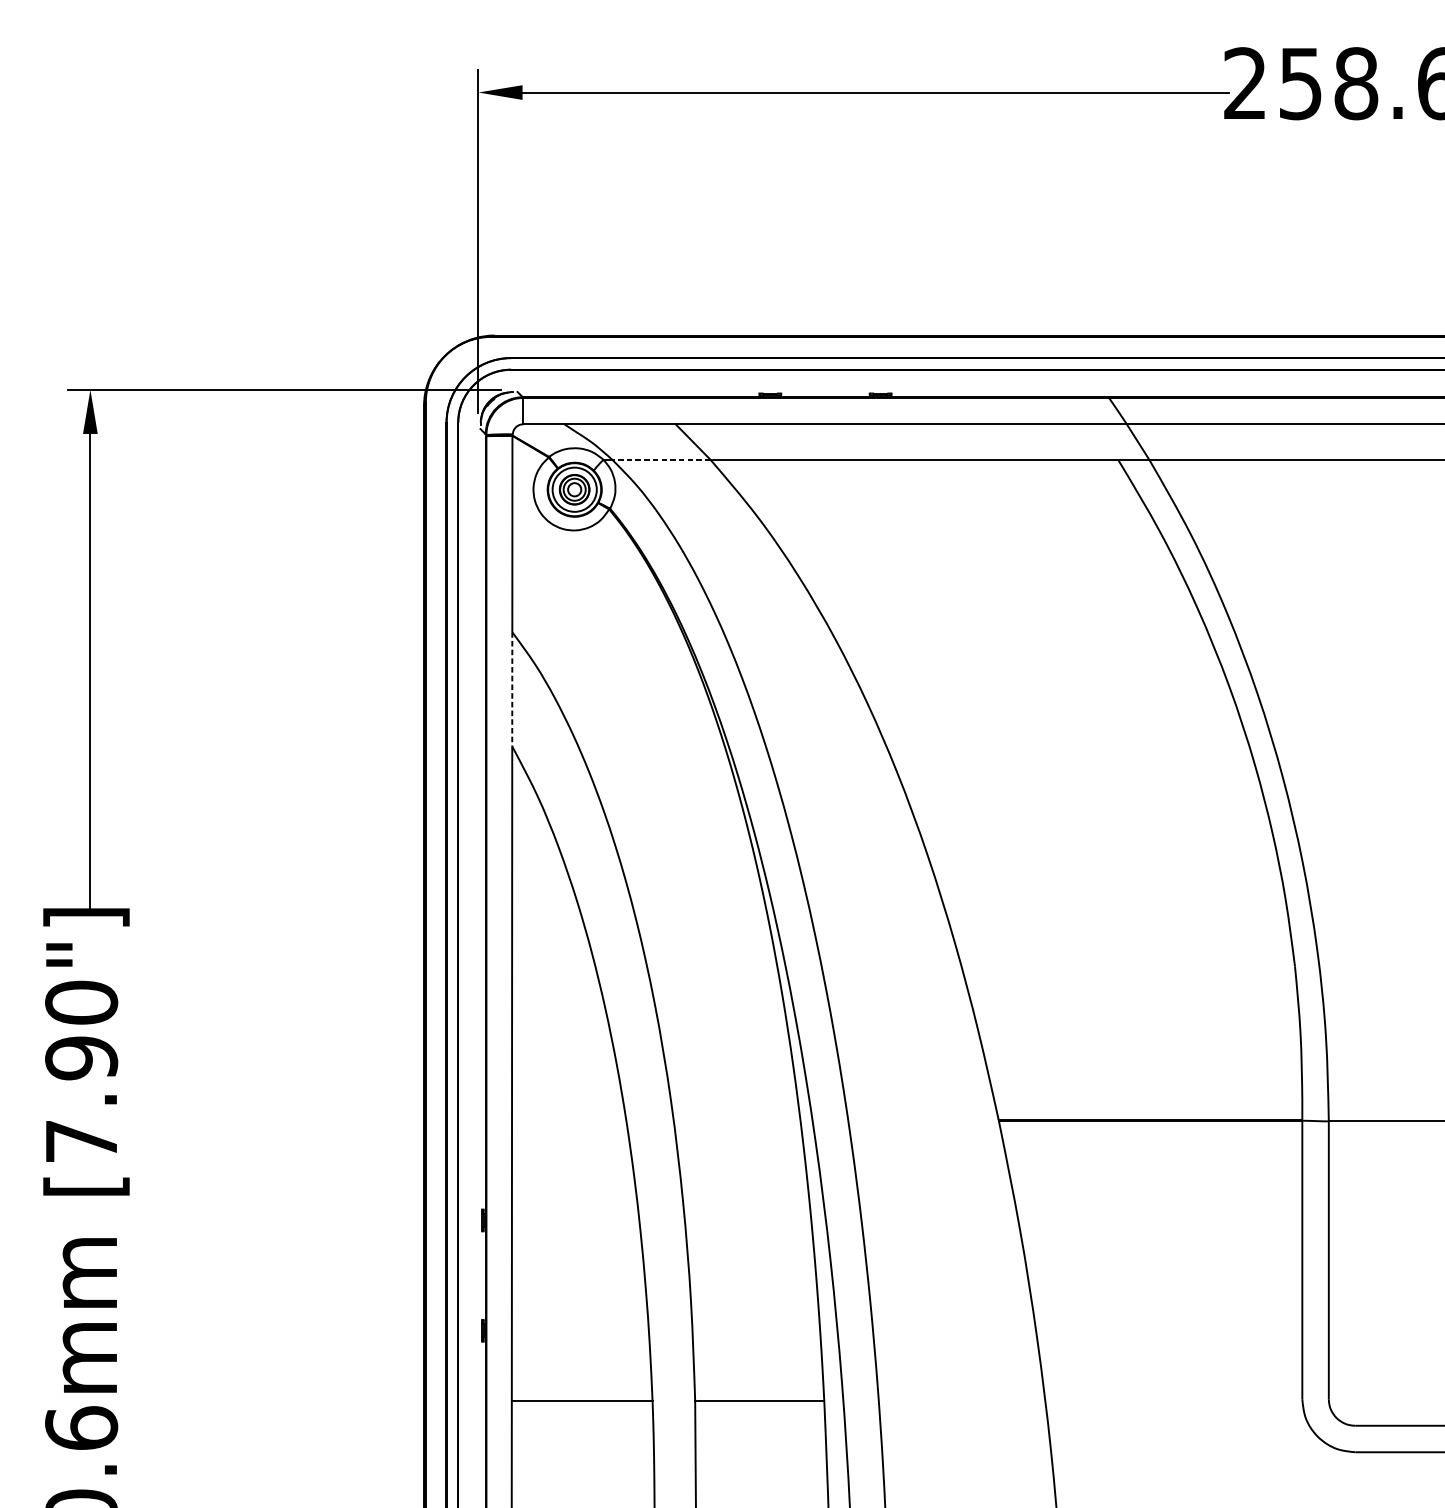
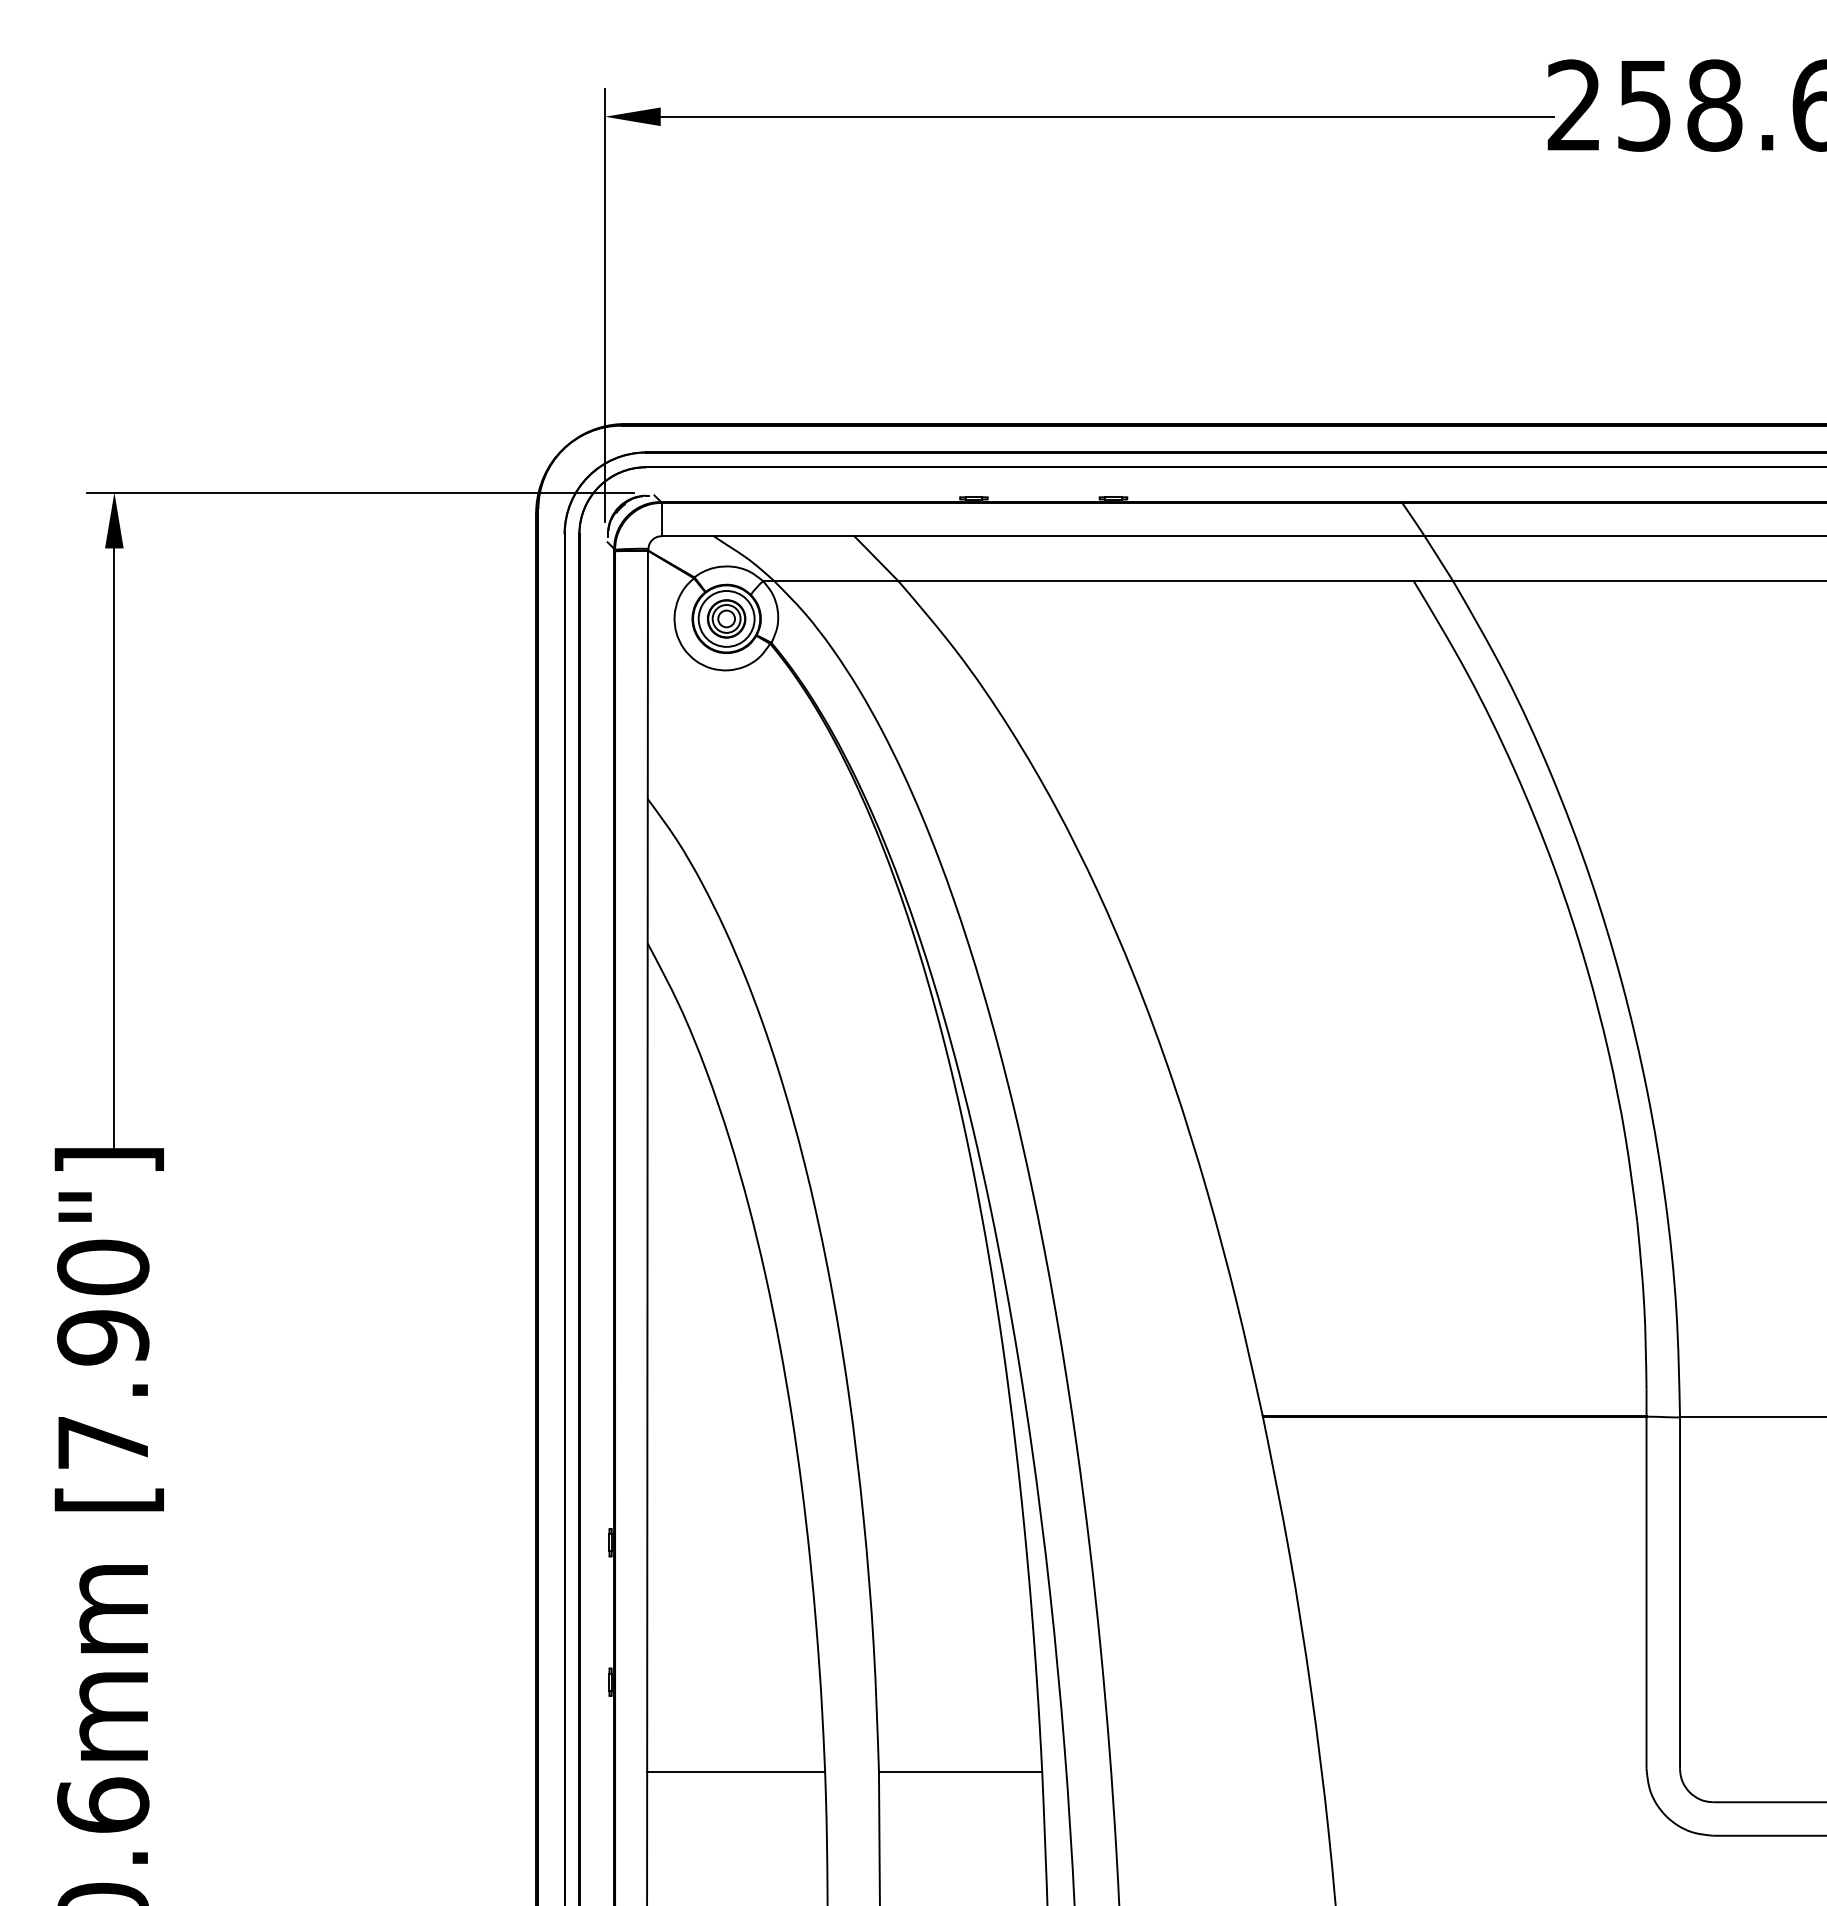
line: (660, 460) -> (835, 581), dashed -> solid
line: (512, 689) -> (647, 871), dashed -> solid

